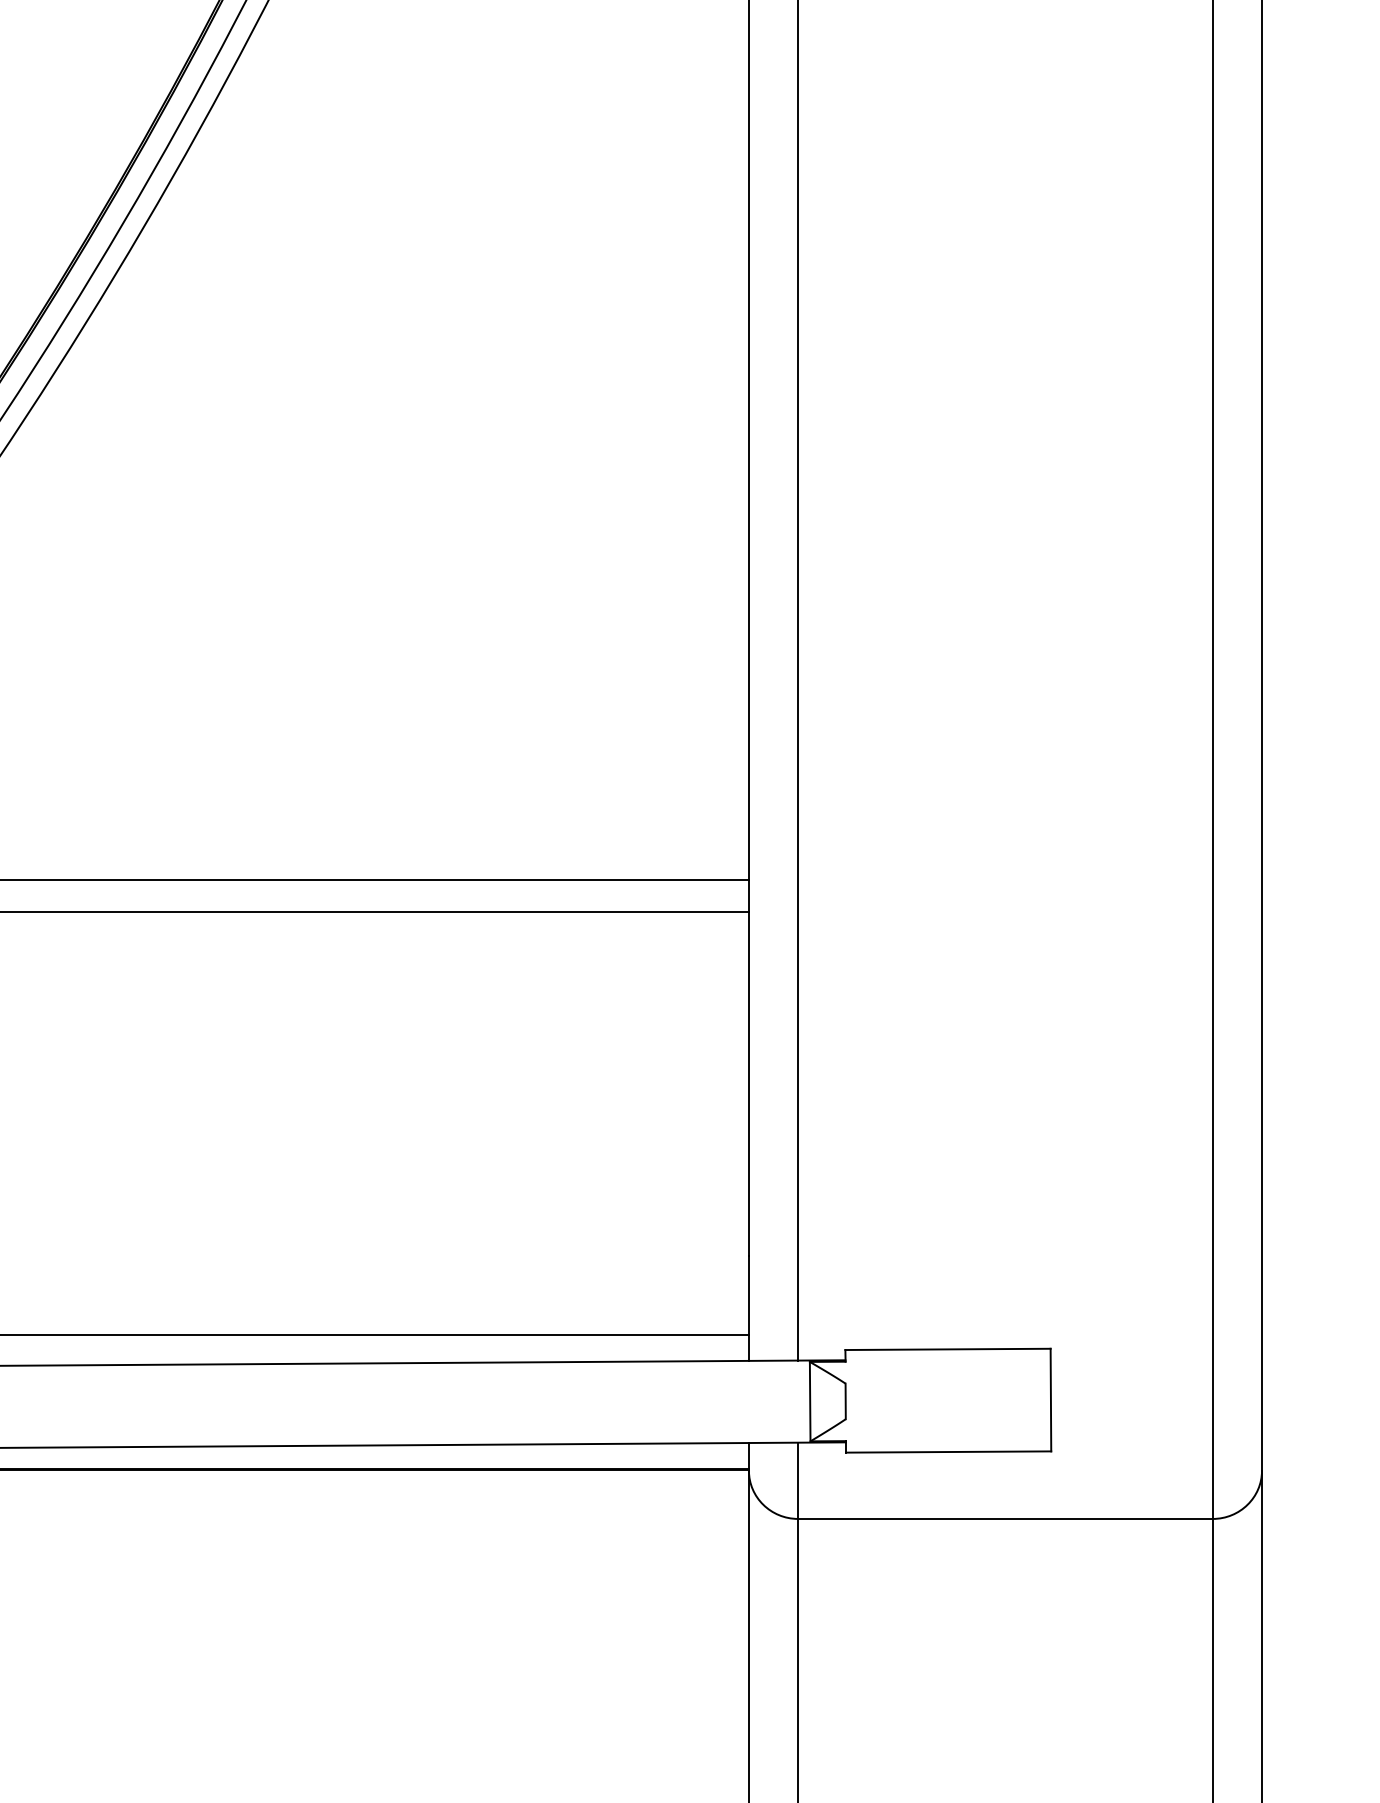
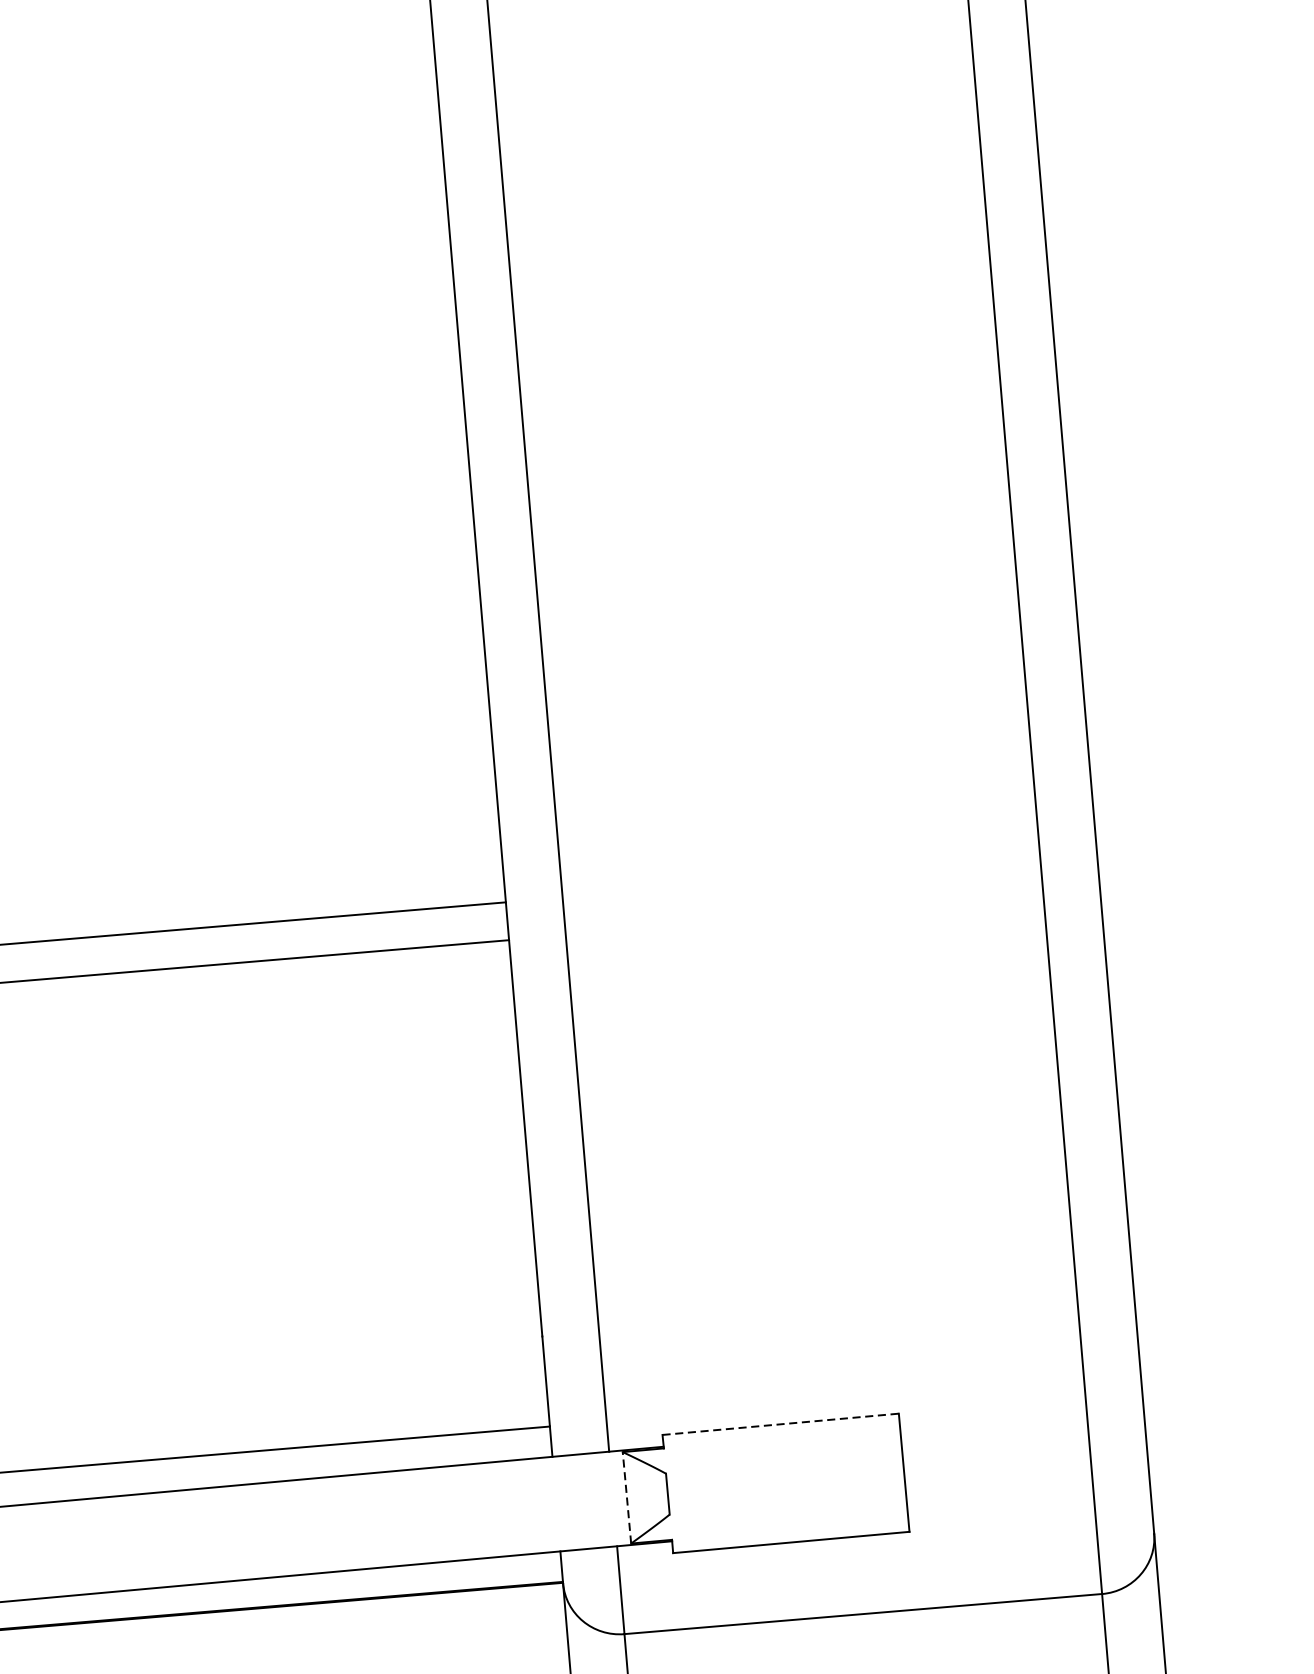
line: (948, 1349) -> (781, 1424), solid -> dashed
line: (810, 1401) -> (627, 1497), solid -> dashed

